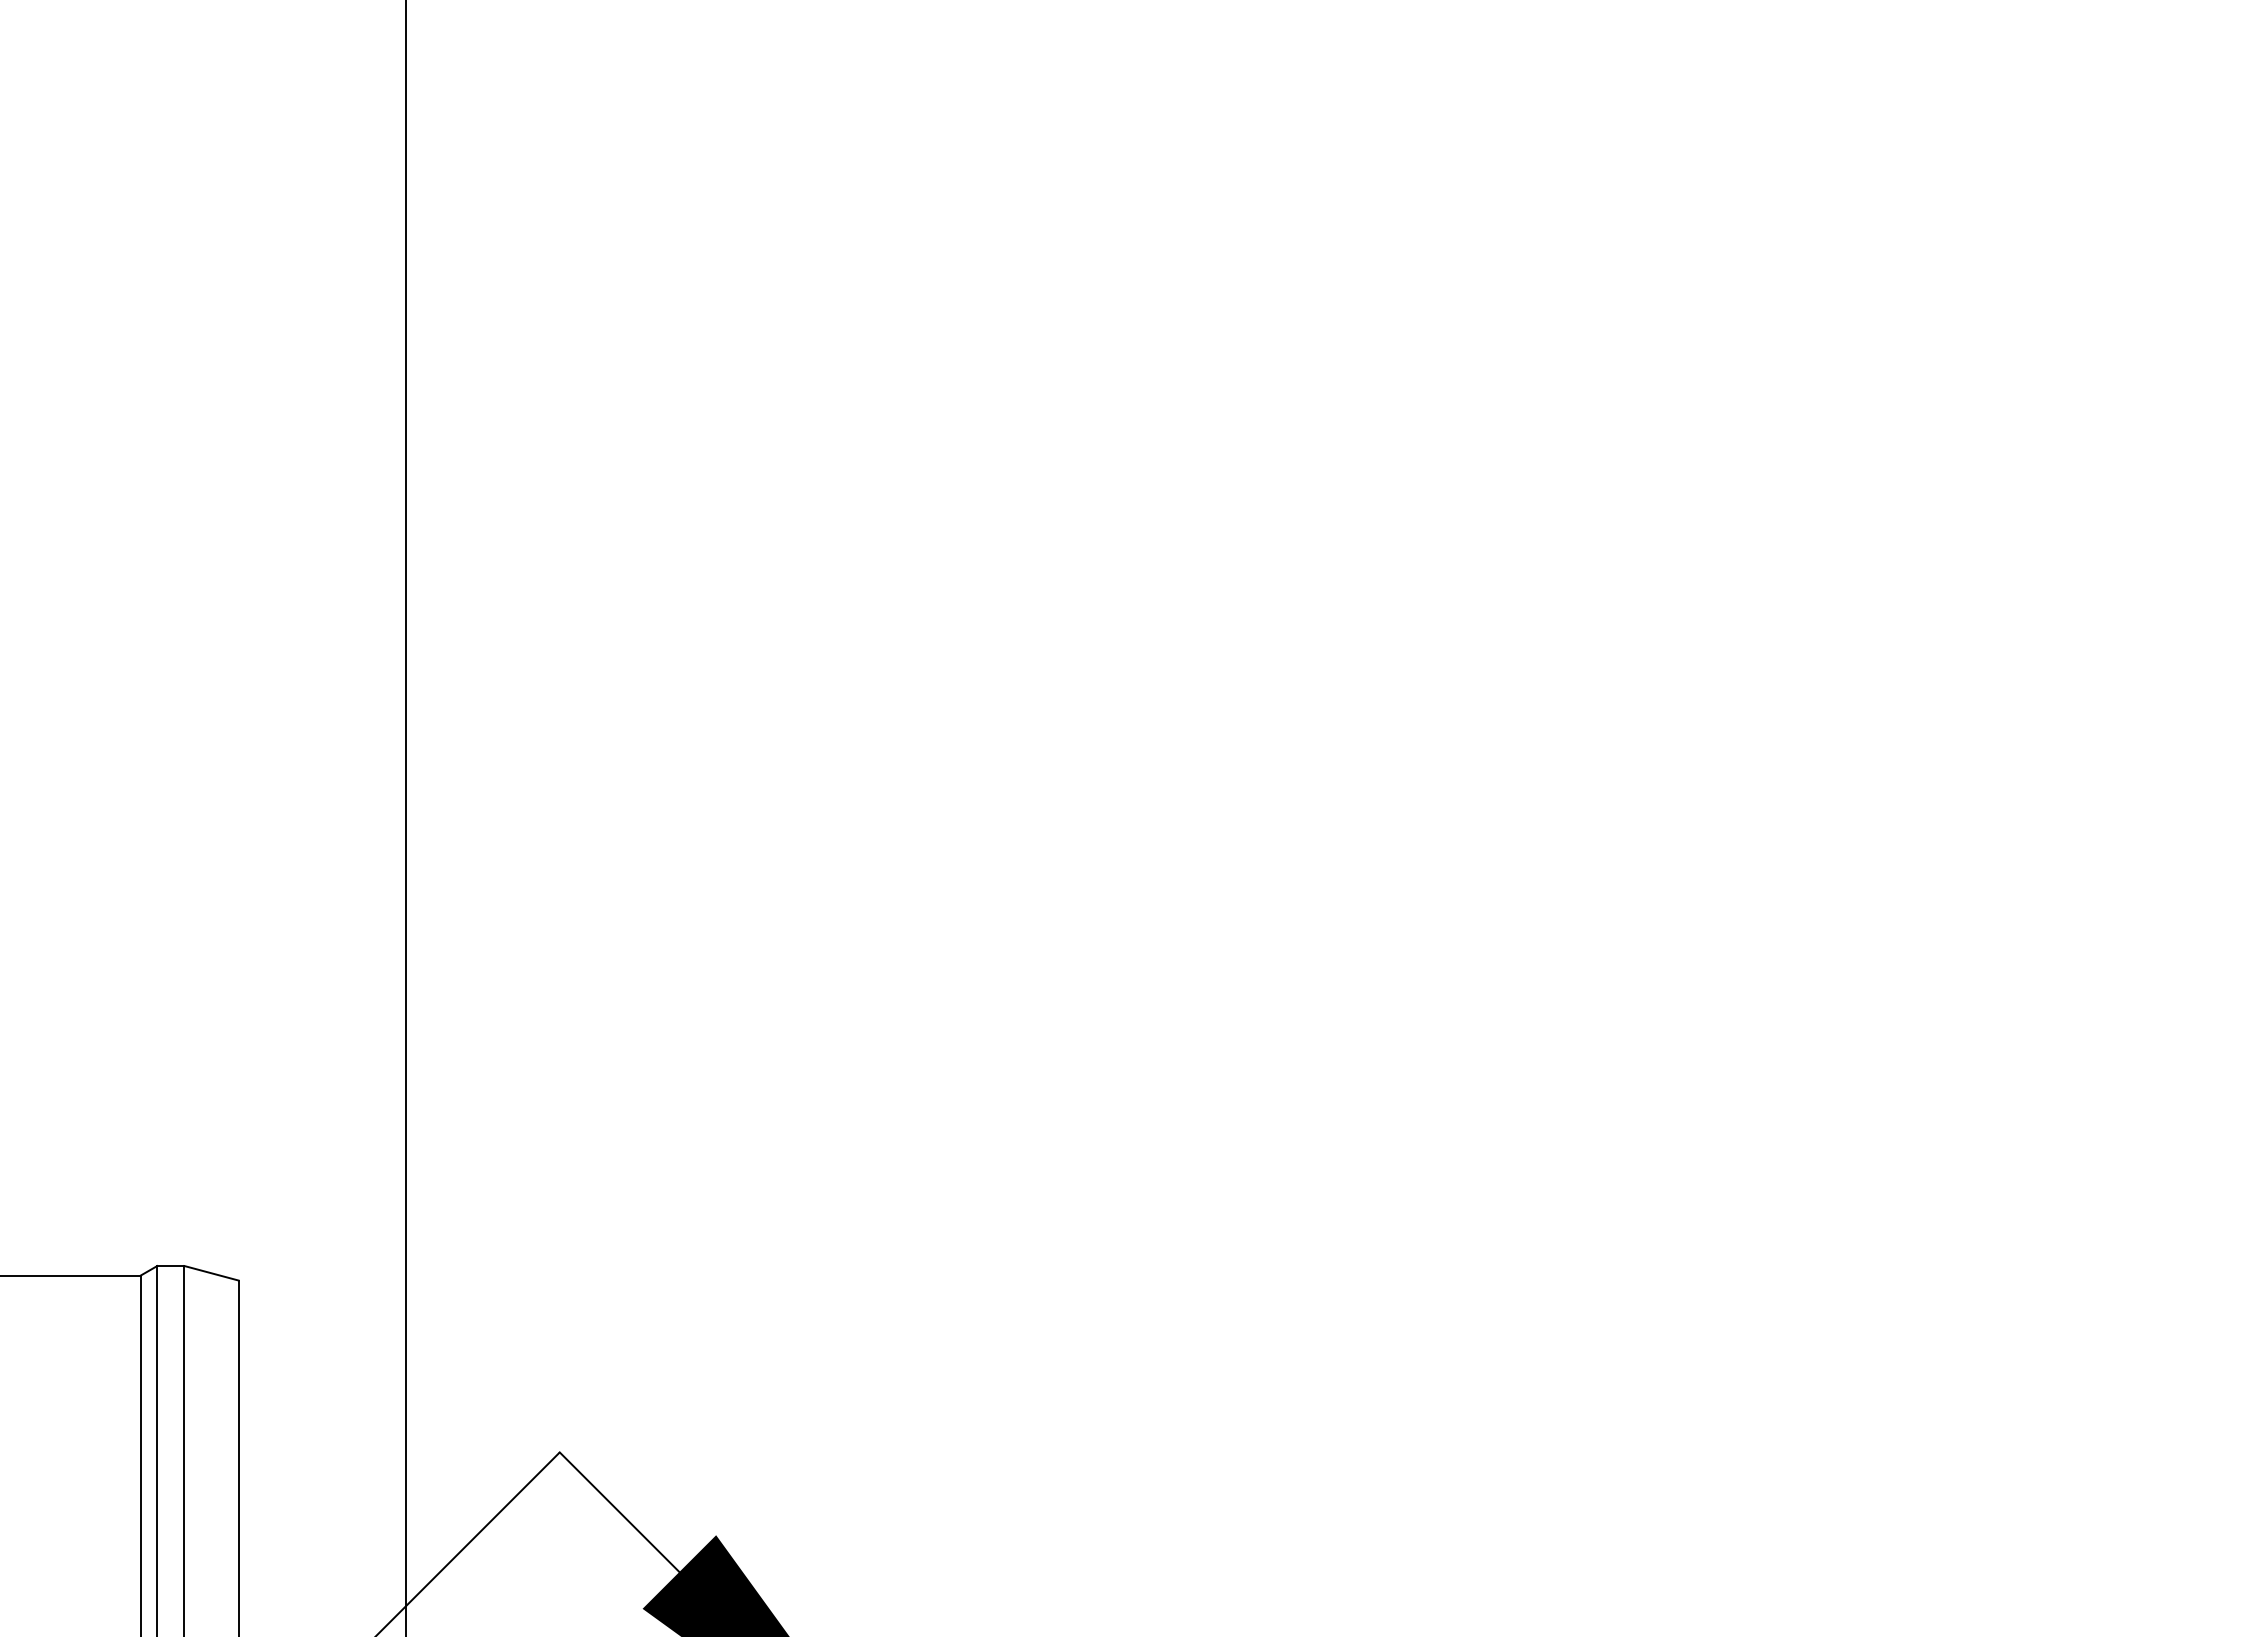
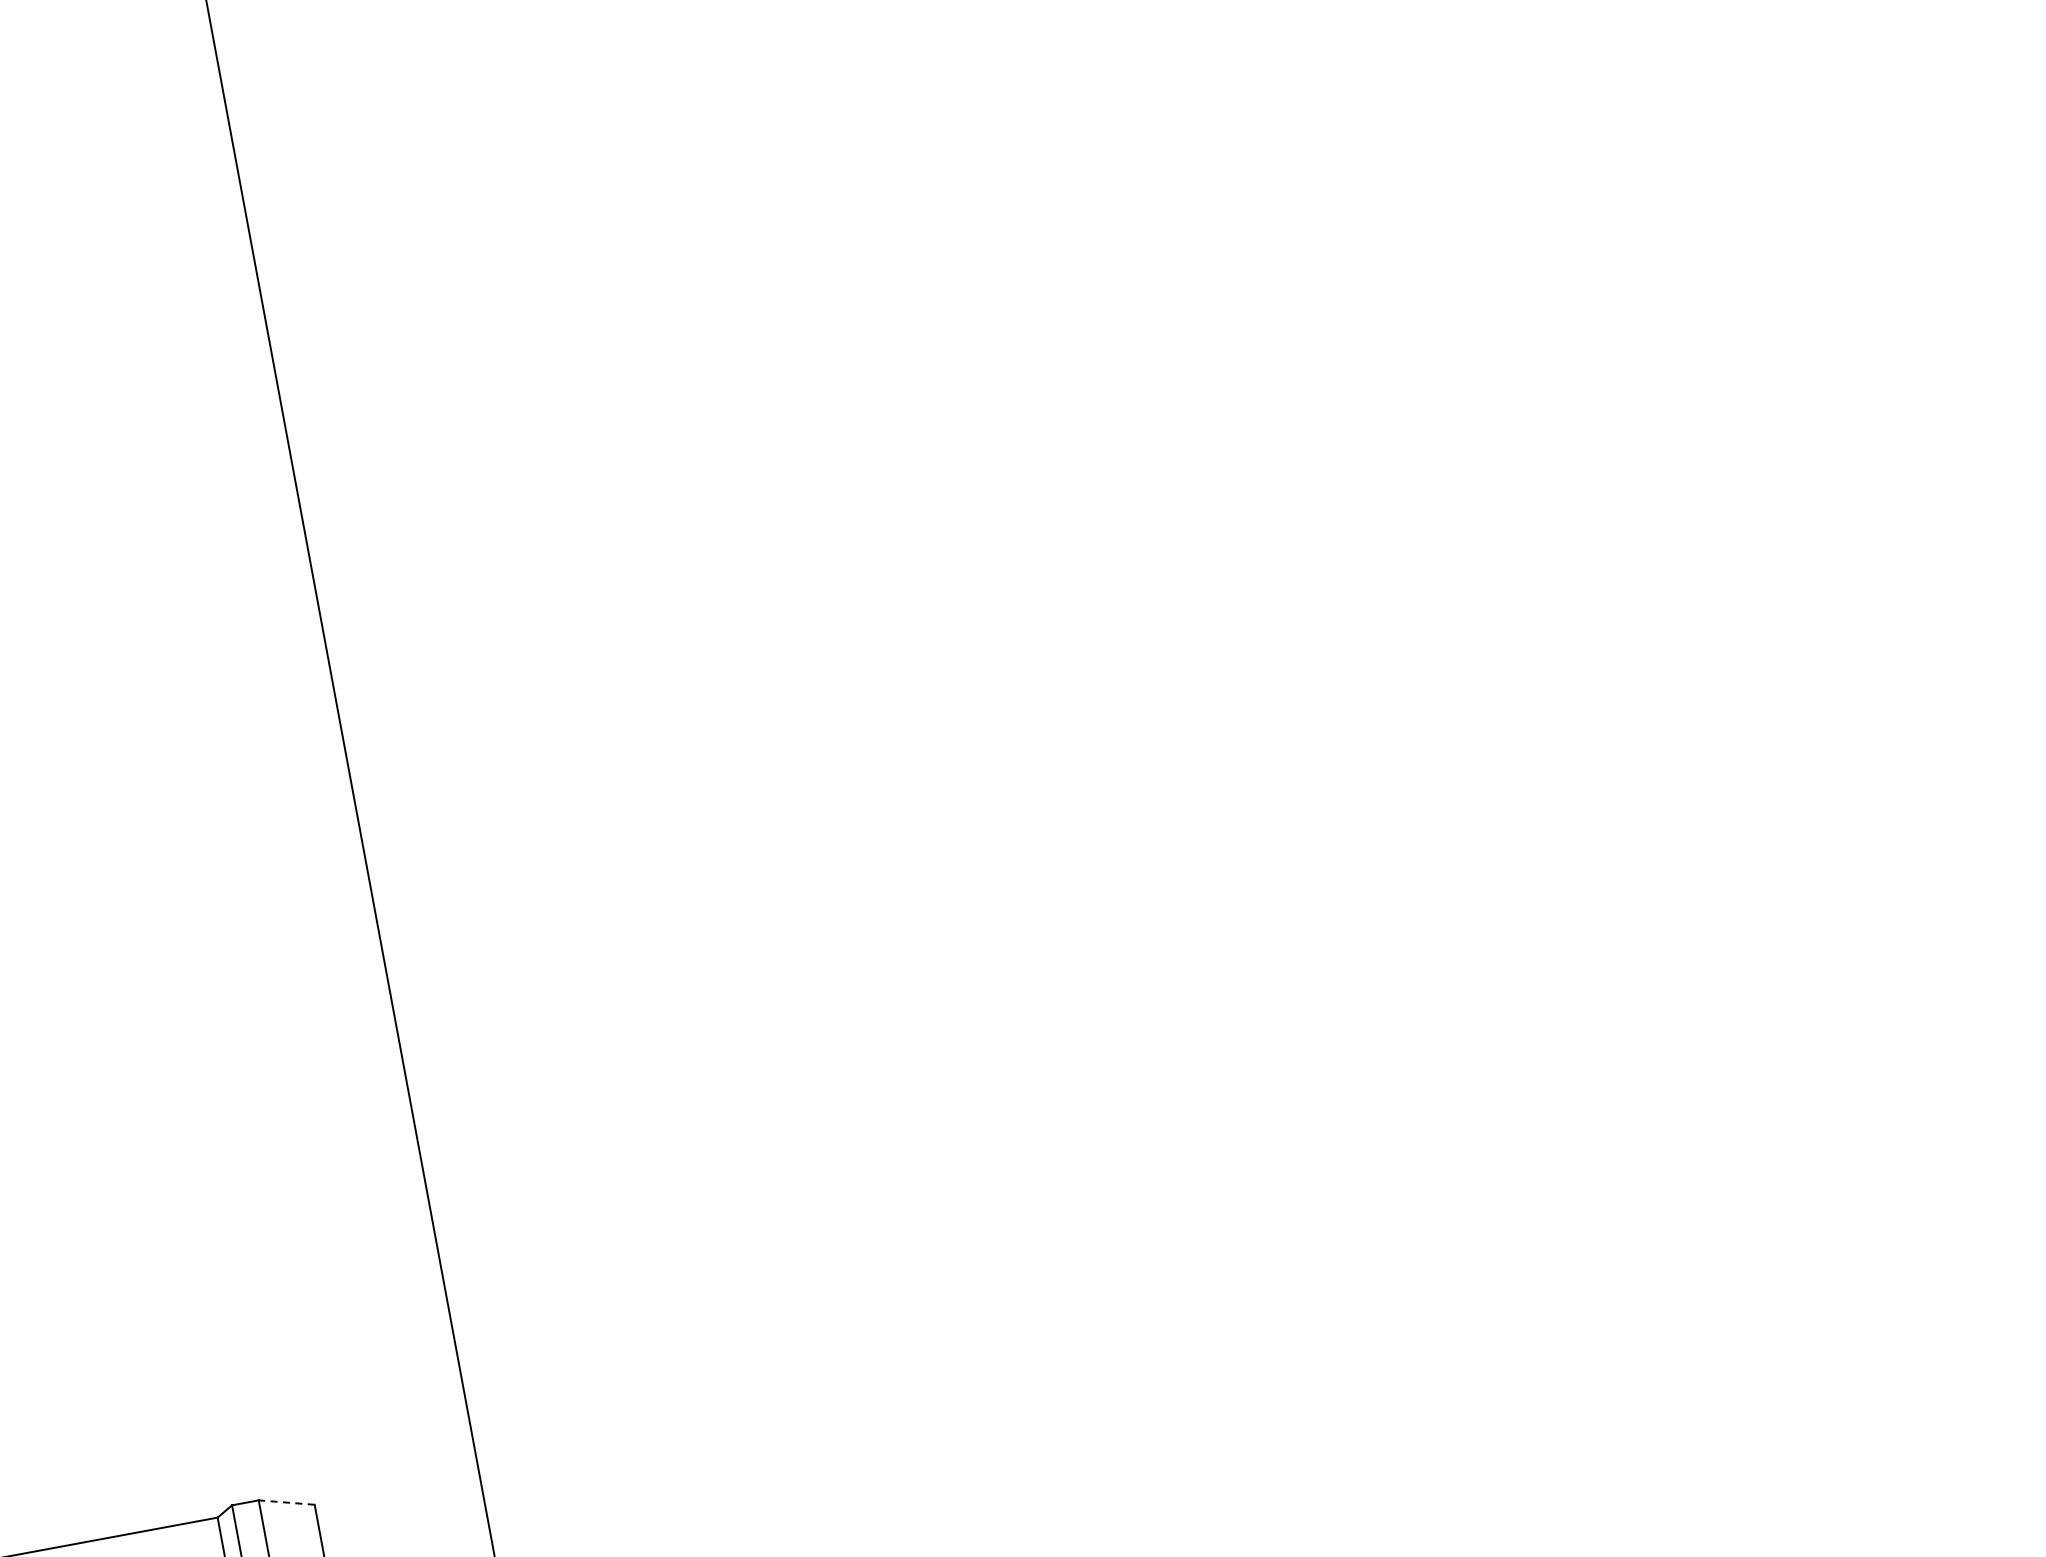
line: (211, 1273) -> (286, 1502), solid -> dashed

